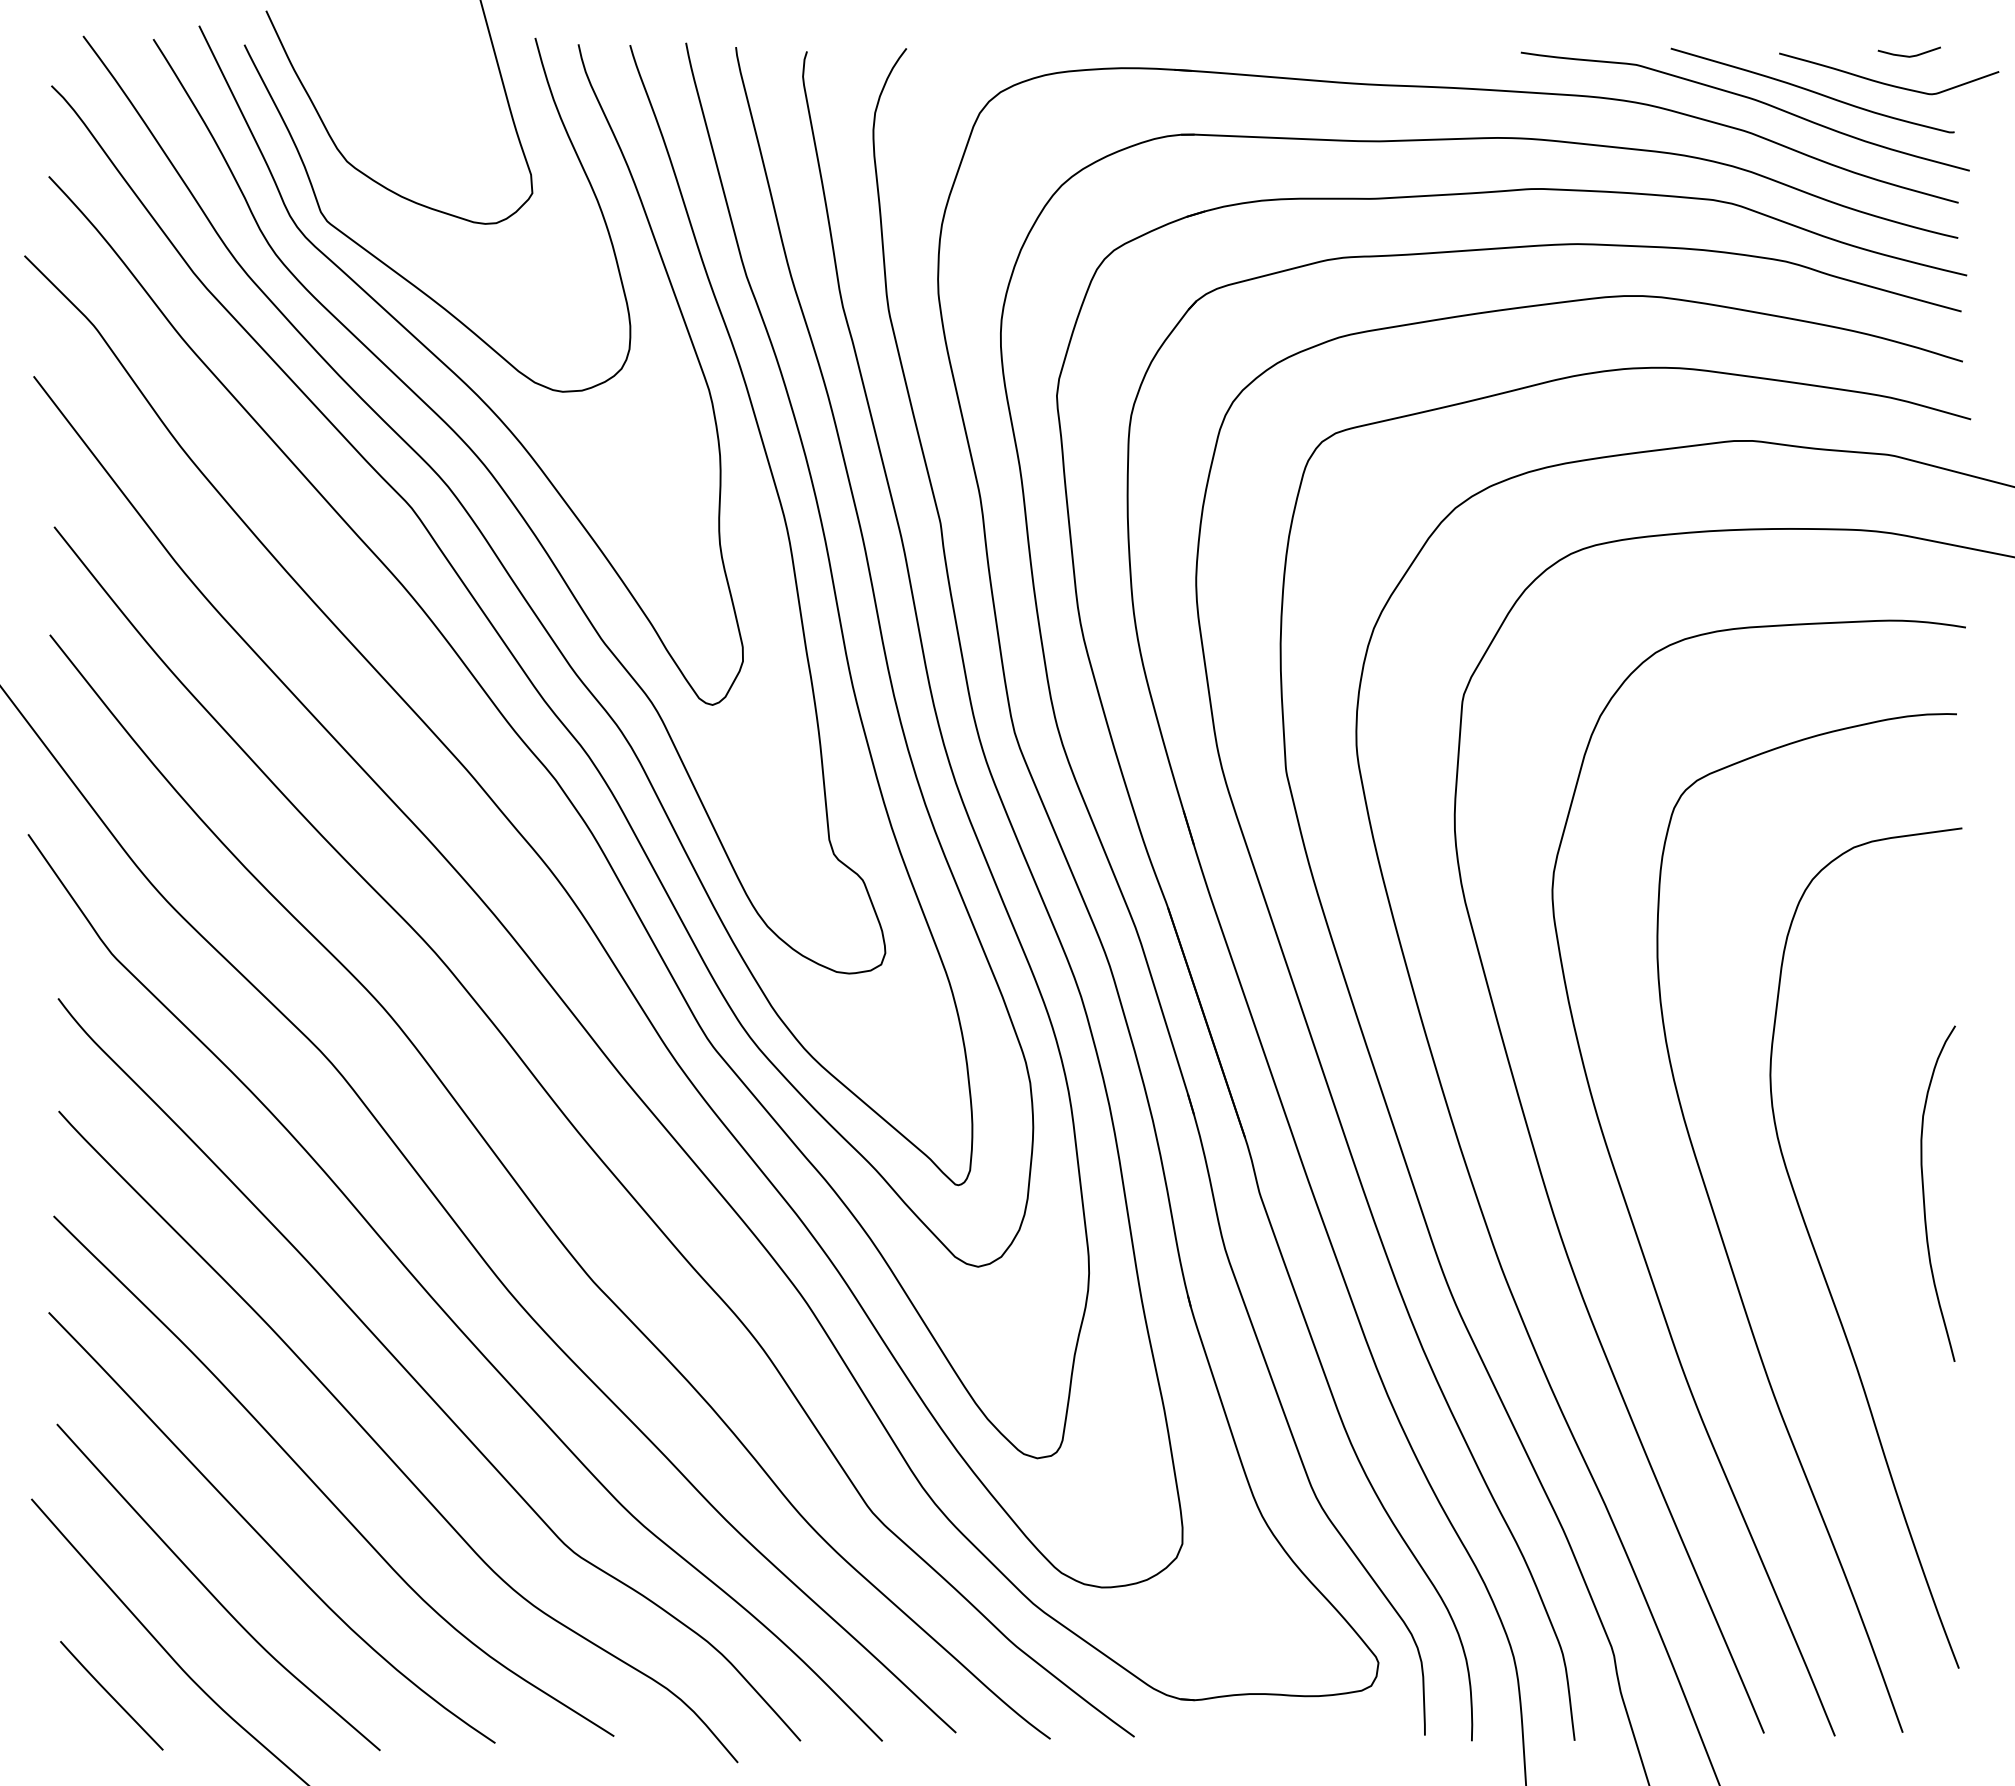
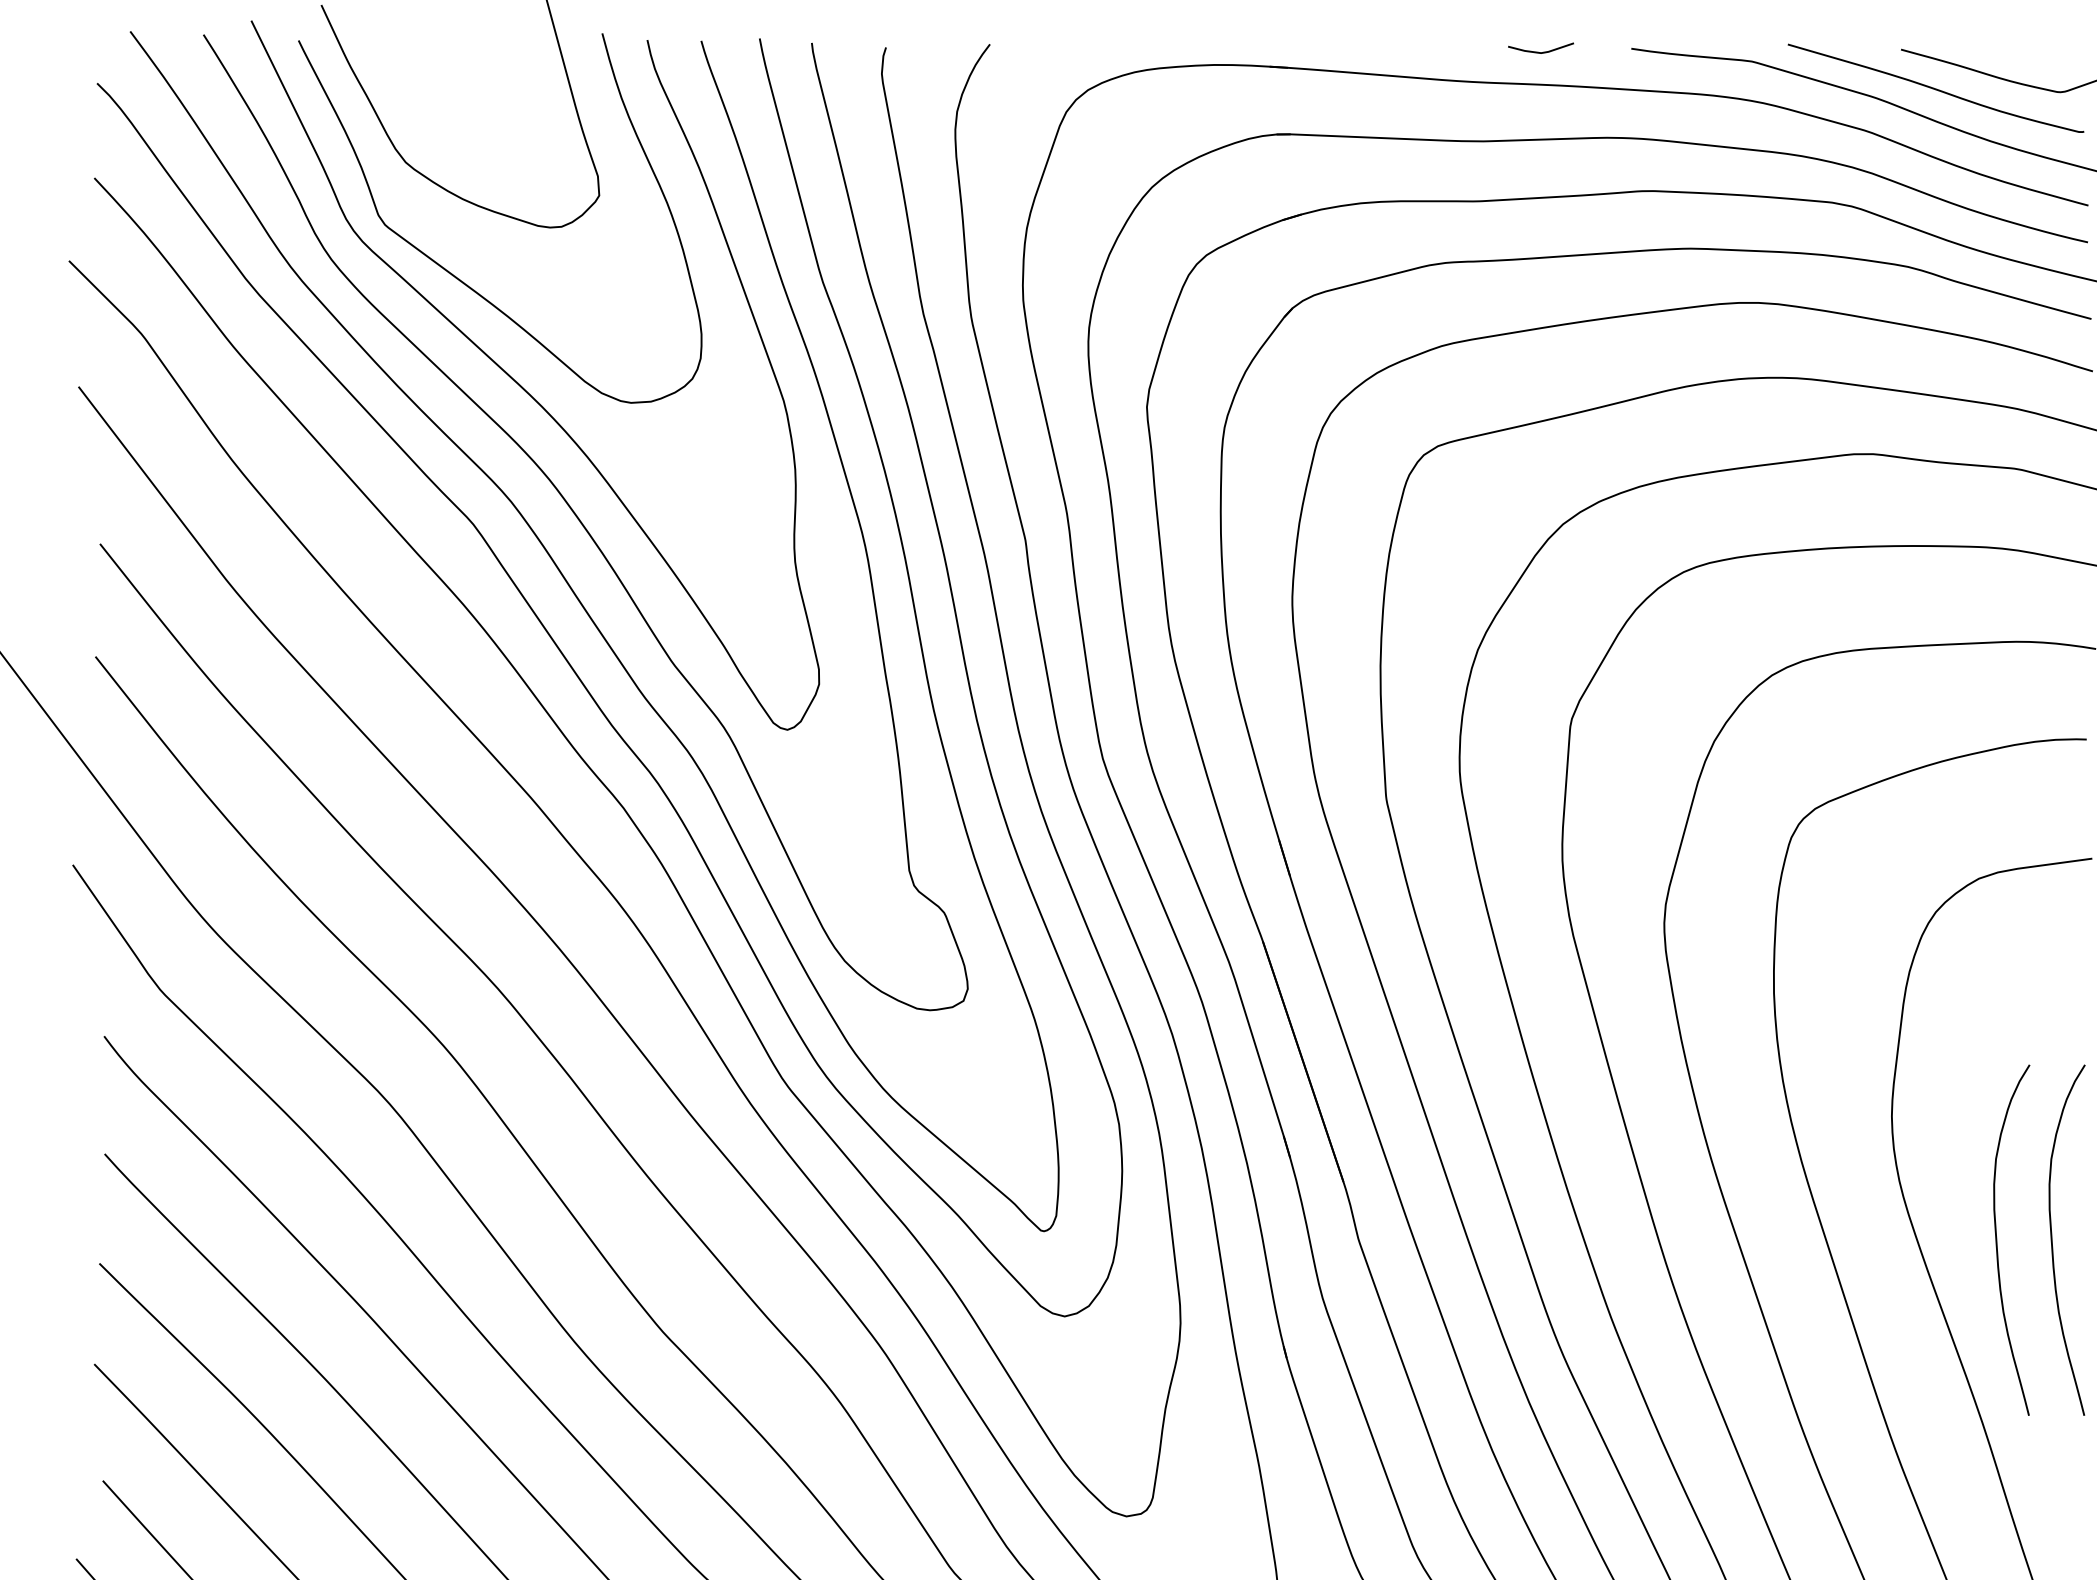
curve: (1908, 55) -> (1540, 51), moved
curve: (1871, 1193) -> (1997, 1239), added

